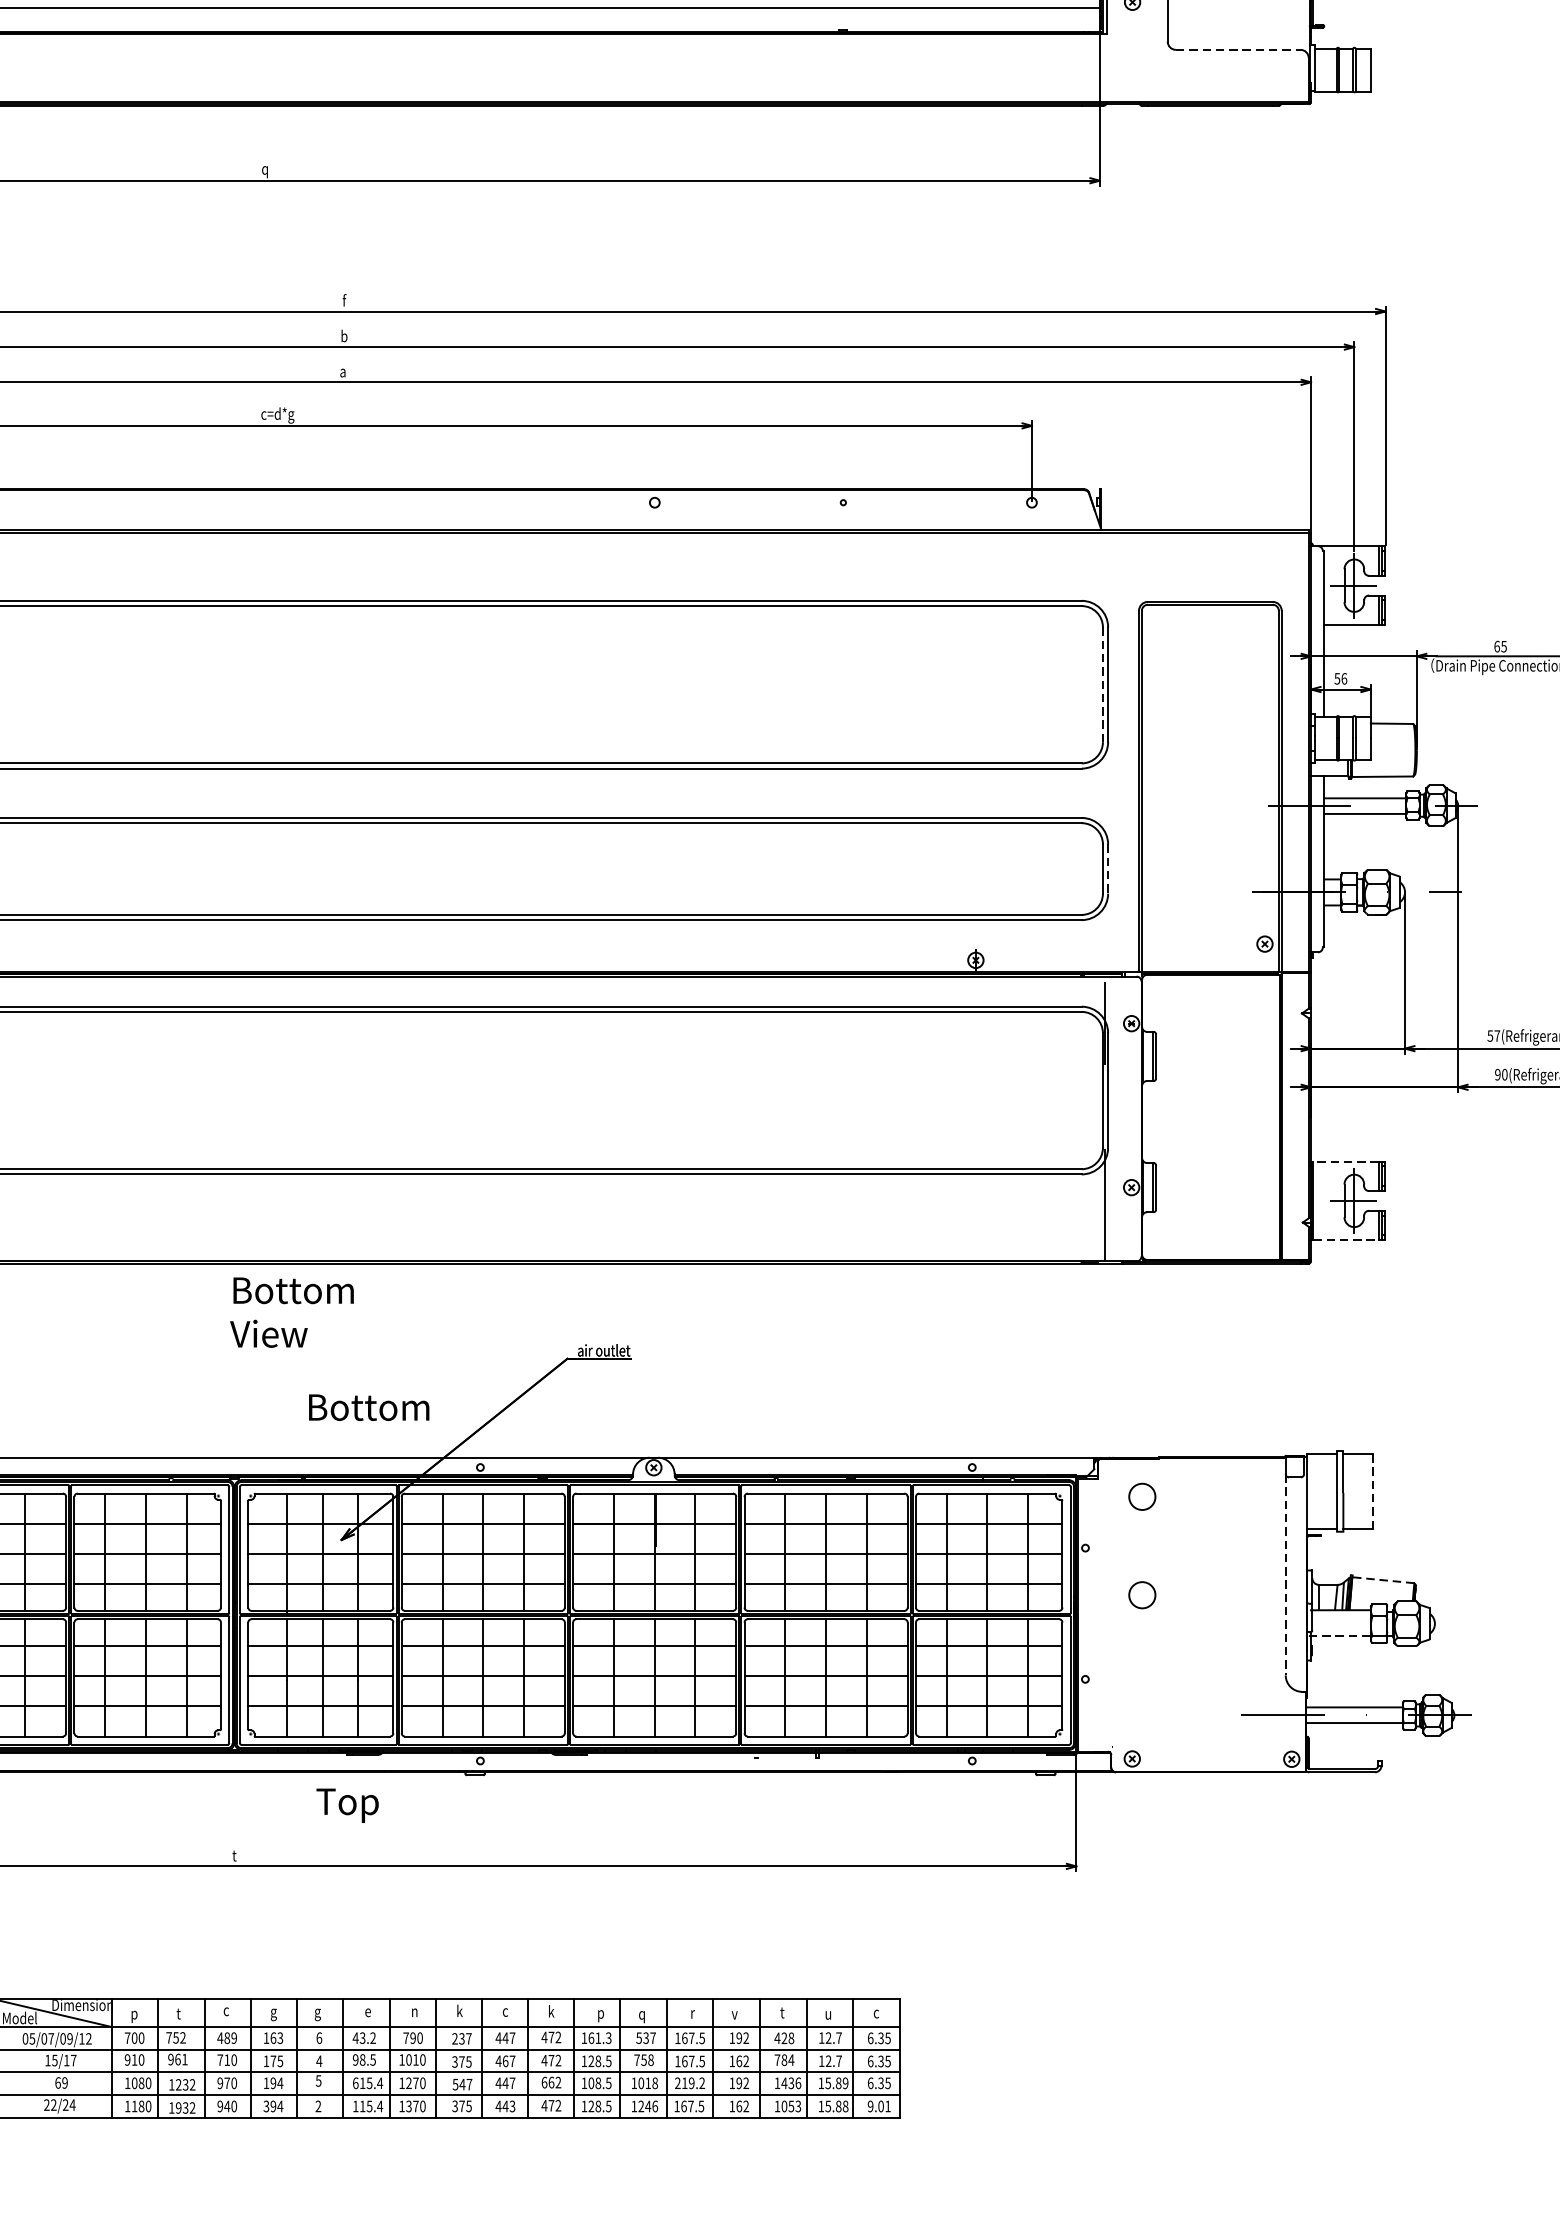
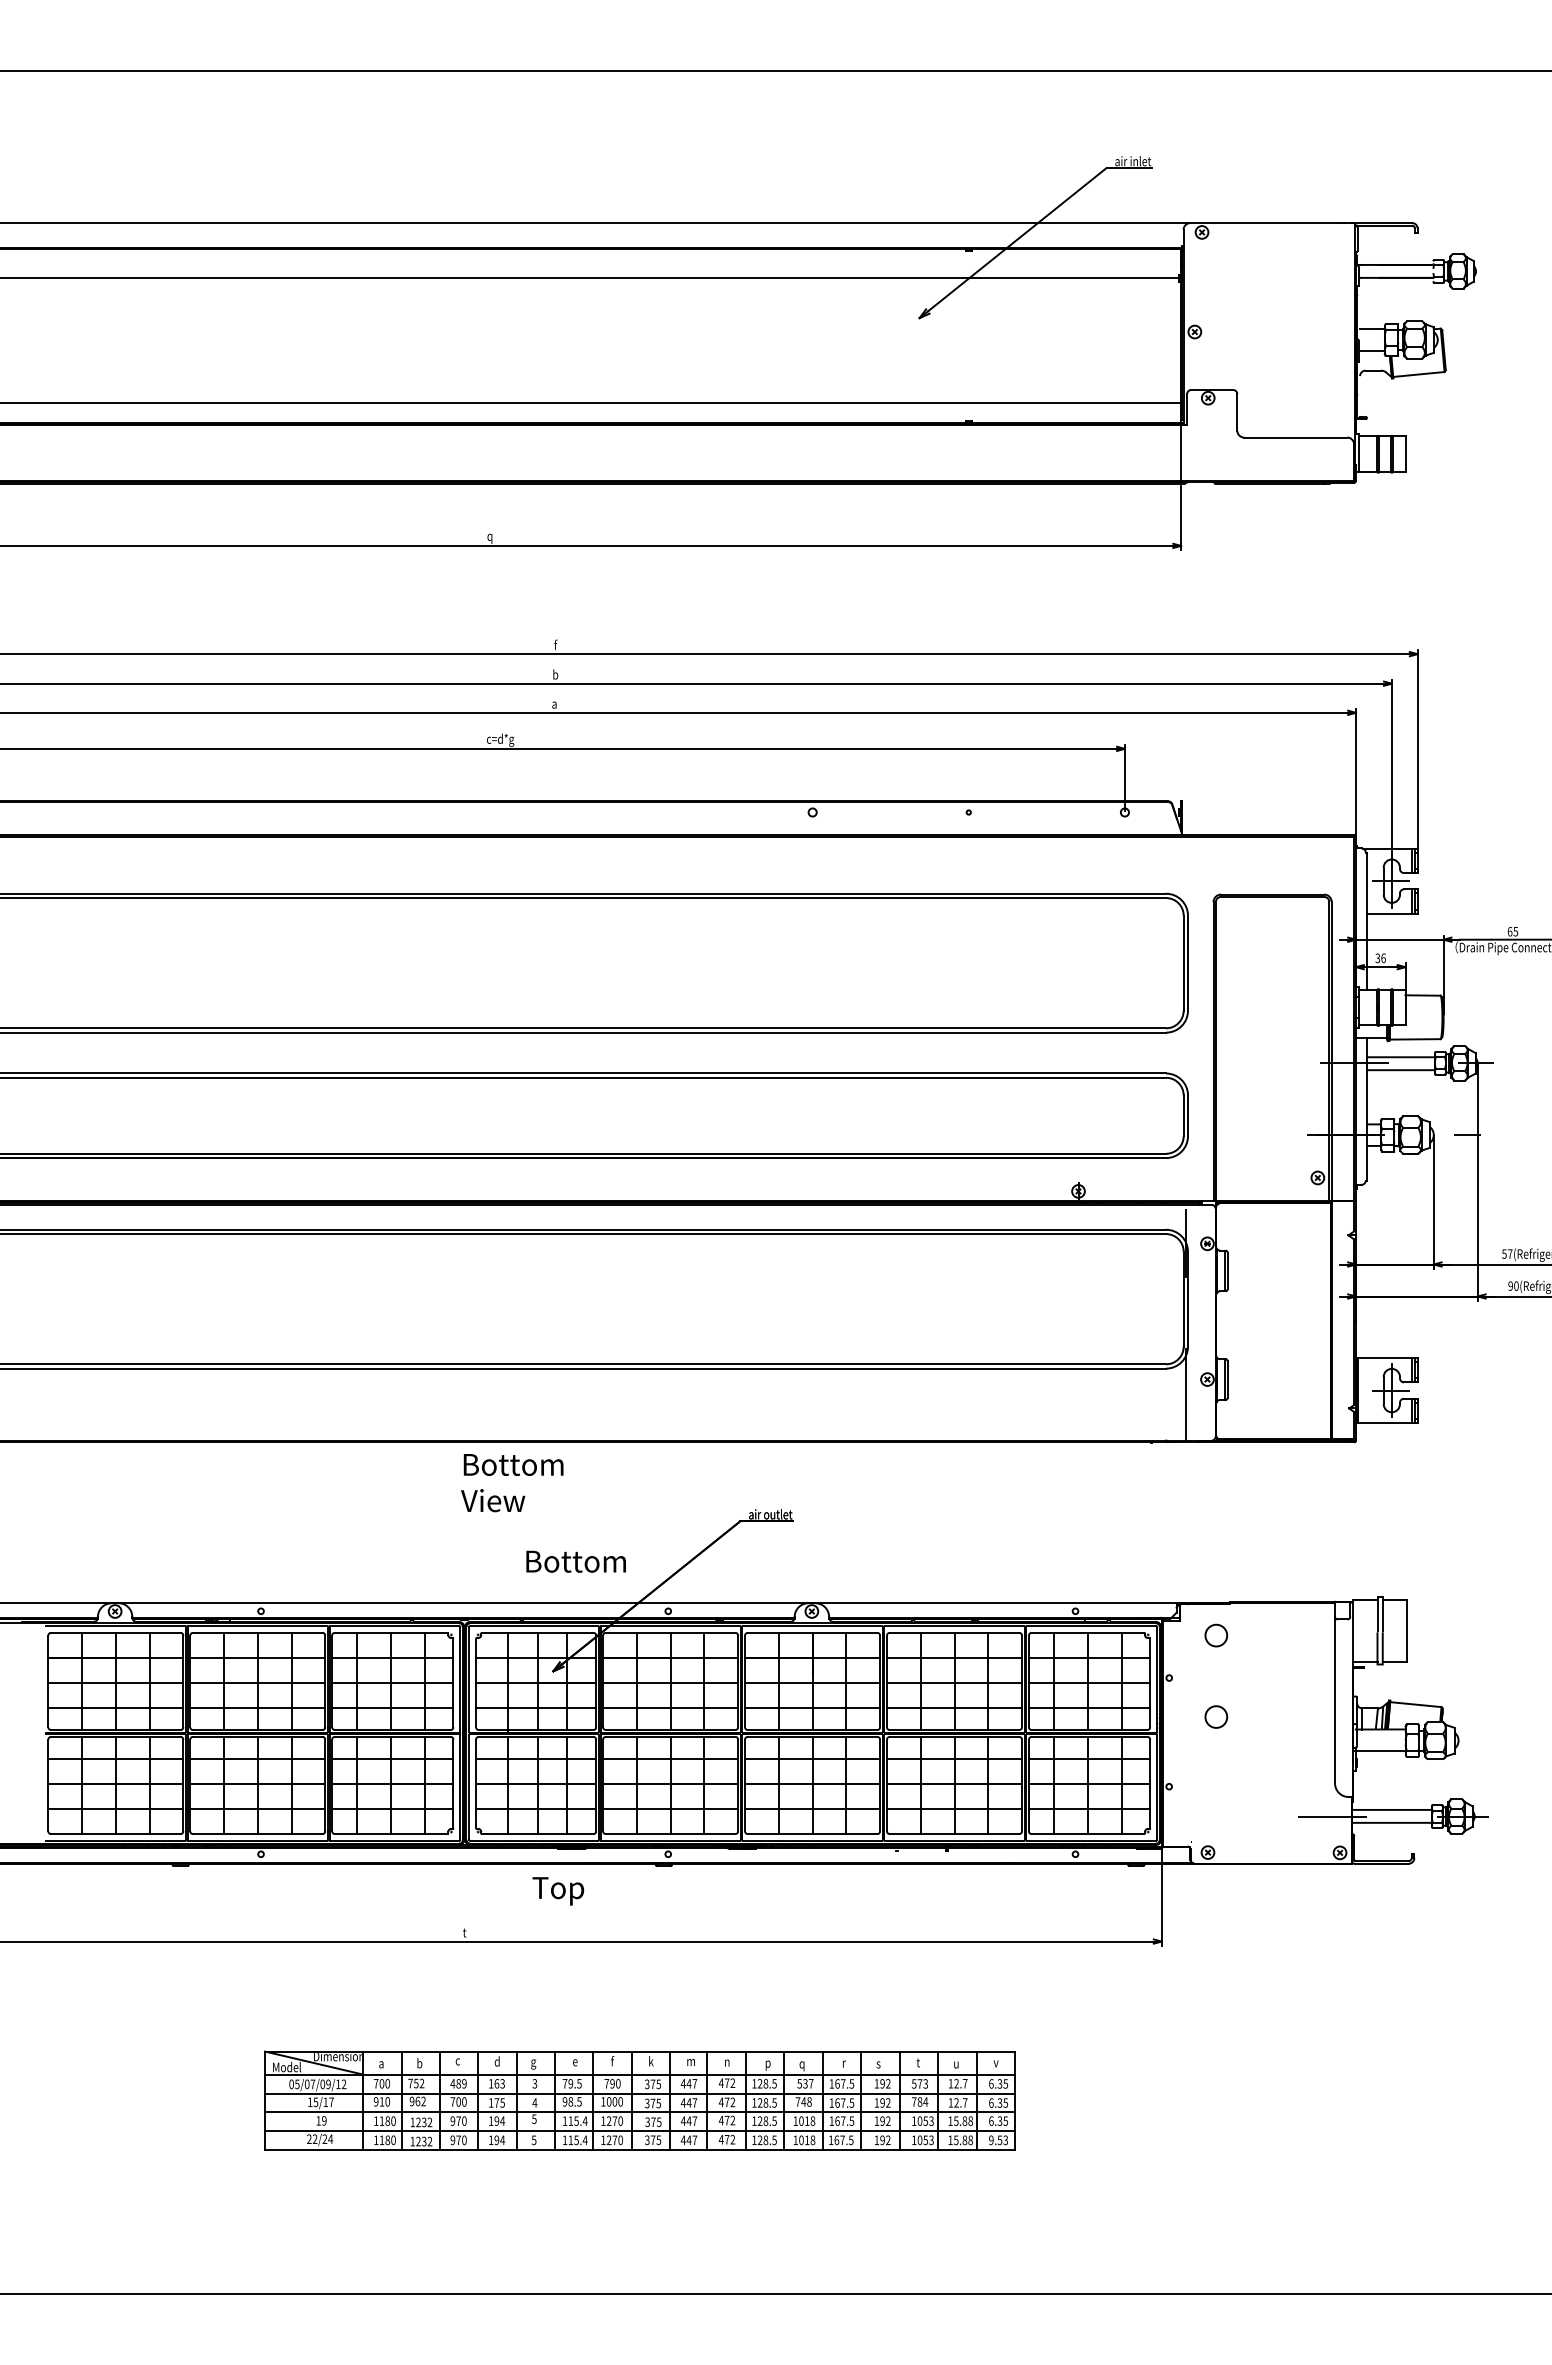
line: (1237, 49) -> (1295, 437), dashed -> solid
text: (1337, 677) -> (1377, 957), 56 -> 36
line: (1102, 685) -> (1183, 963), dashed -> solid
line: (1108, 869) -> (1188, 1116), dashed -> solid
line: (1345, 1160) -> (1384, 1357), dashed -> solid
line: (1346, 1240) -> (1385, 1423), dashed -> solid
line: (1373, 1490) -> (1407, 1630), dashed -> solid
line: (1286, 1575) -> (1335, 1700), dashed -> solid
line: (1382, 1580) -> (1415, 1704), dashed -> solid
line: (1339, 1636) -> (1379, 1751), dashed -> solid
text: (414, 2010) -> (613, 2060), n -> f
text: (551, 2010) -> (727, 2060), k -> n
text: (272, 2012) -> (496, 2062), g -> d
text: (507, 2012) -> (690, 2062), c -> m
text: (179, 2013) -> (419, 2063), t -> b
text: (875, 2013) -> (995, 2063), c -> v
text: (734, 2014) -> (878, 2064), v -> s
text: (134, 2017) -> (381, 2066), p -> a
text: (318, 2037) -> (534, 2083), 6 -> 3
text: (363, 2037) -> (571, 2083), 43.2 -> 79.5
text: (599, 2037) -> (766, 2083), 161.3 -> 128.5
text: (783, 2037) -> (919, 2083), 428 -> 573
text: (462, 2039) -> (653, 2084), 237 -> 375
text: (184, 2059) -> (423, 2101), 961 -> 962
text: (227, 2059) -> (458, 2101), 710 -> 700
text: (415, 2059) -> (614, 2101), 1010 -> 1000
text: (643, 2059) -> (803, 2101), 758 -> 748
text: (504, 2060) -> (688, 2102), 467 -> 447
text: (739, 2060) -> (882, 2102), 162 -> 192
text: (57, 2082) -> (318, 2120), 69 -> 19
text: (134, 2082) -> (381, 2120), 1080 -> 1180
text: (355, 2082) -> (564, 2120), 615.4 -> 115.4
text: (547, 2082) -> (723, 2120), 662 -> 472
text: (590, 2082) -> (759, 2120), 108.5 -> 128.5
text: (689, 2082) -> (841, 2120), 219.2 -> 167.5
text: (791, 2082) -> (925, 2120), 1436 -> 1053
text: (845, 2082) -> (970, 2120), 15.89 -> 15.88
text: (462, 2084) -> (653, 2122), 547 -> 375
text: (227, 2105) -> (458, 2139), 940 -> 970
text: (265, 2106) -> (490, 2140), 394 -> 194
text: (317, 2106) -> (533, 2140), 2 -> 5
text: (512, 2106) -> (694, 2140), 443 -> 447
text: (648, 2106) -> (807, 2140), 1246 -> 1018
text: (739, 2106) -> (882, 2140), 162 -> 192
text: (884, 2106) -> (1002, 2140), 9.01 -> 9.53
text: (178, 2107) -> (418, 2141), 1932 -> 1232
text: (408, 2107) -> (608, 2141), 1370 -> 1270

